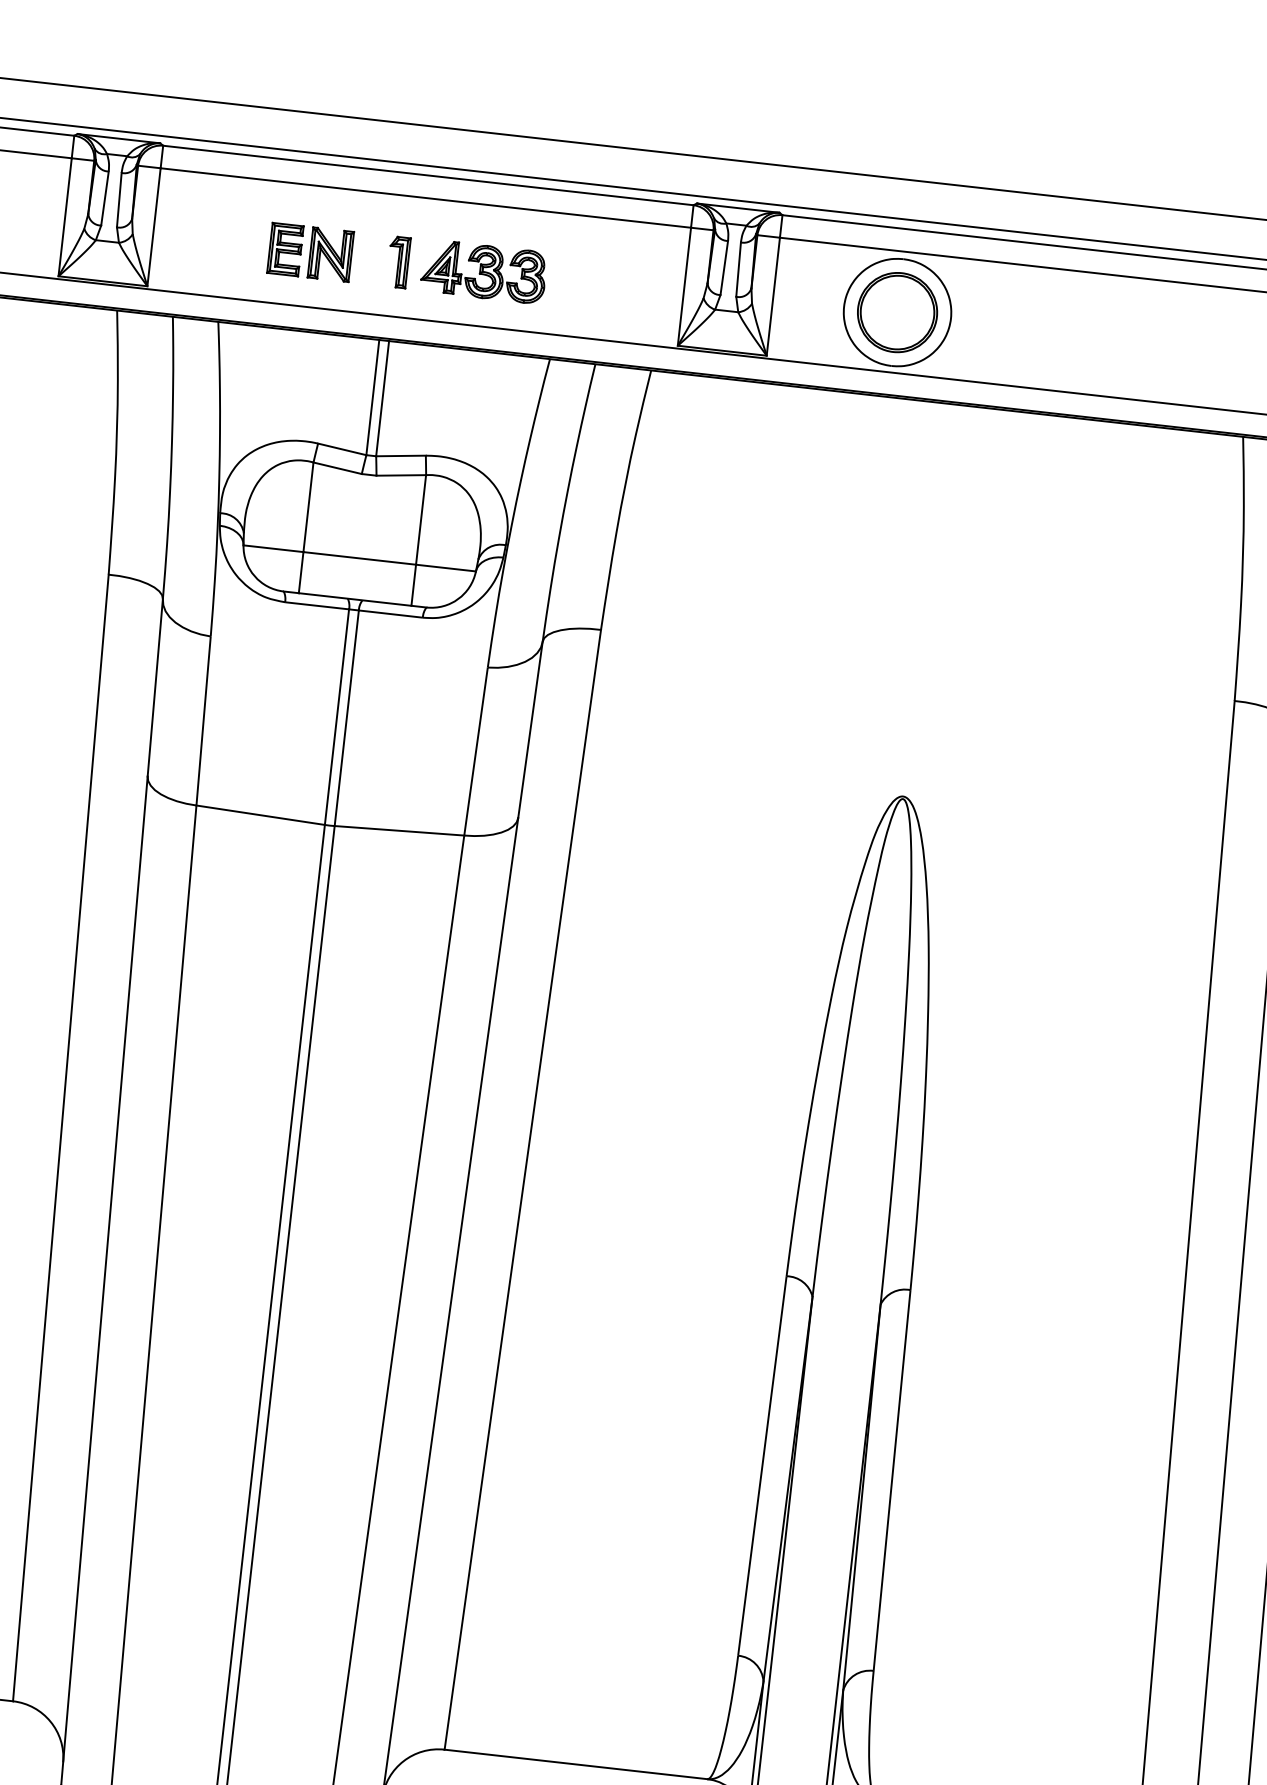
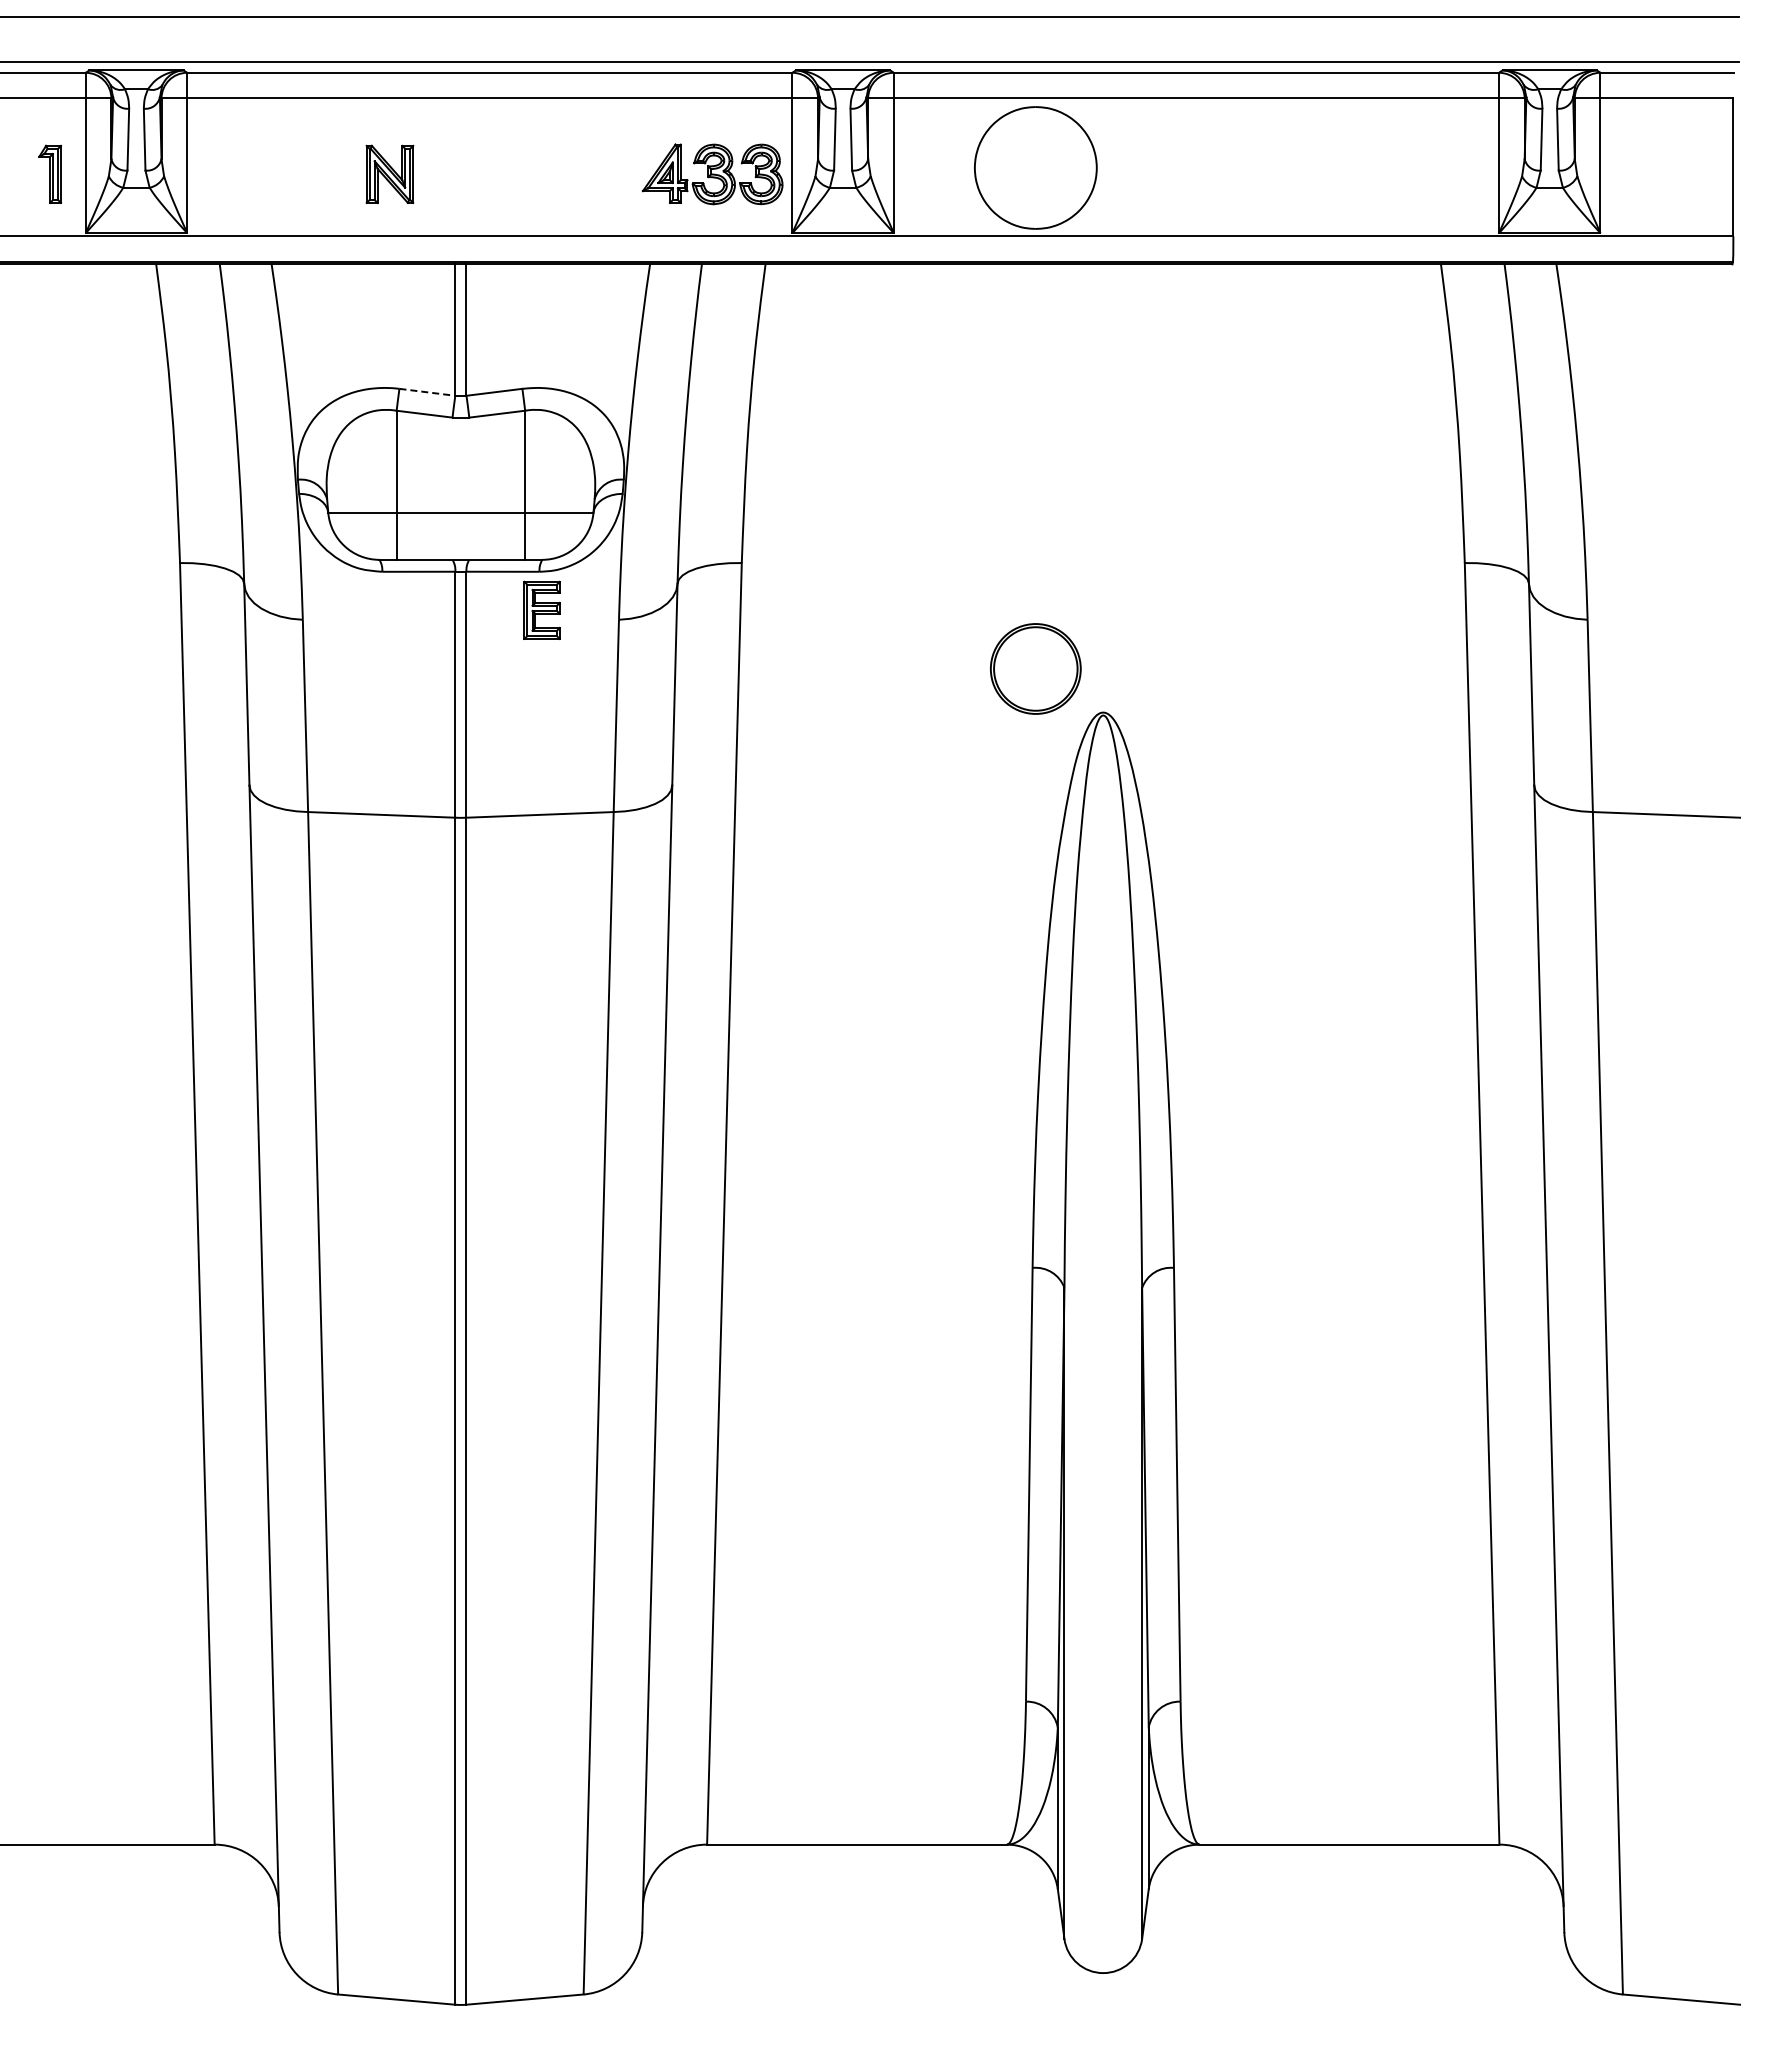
part: (284, 248) -> (541, 609), moved
part: (398, 261) -> (49, 173), moved
part: (483, 271) -> (712, 174), moved
part: (897, 312) -> (1035, 668), moved
line: (342, 449) -> (427, 392), solid -> dashed

